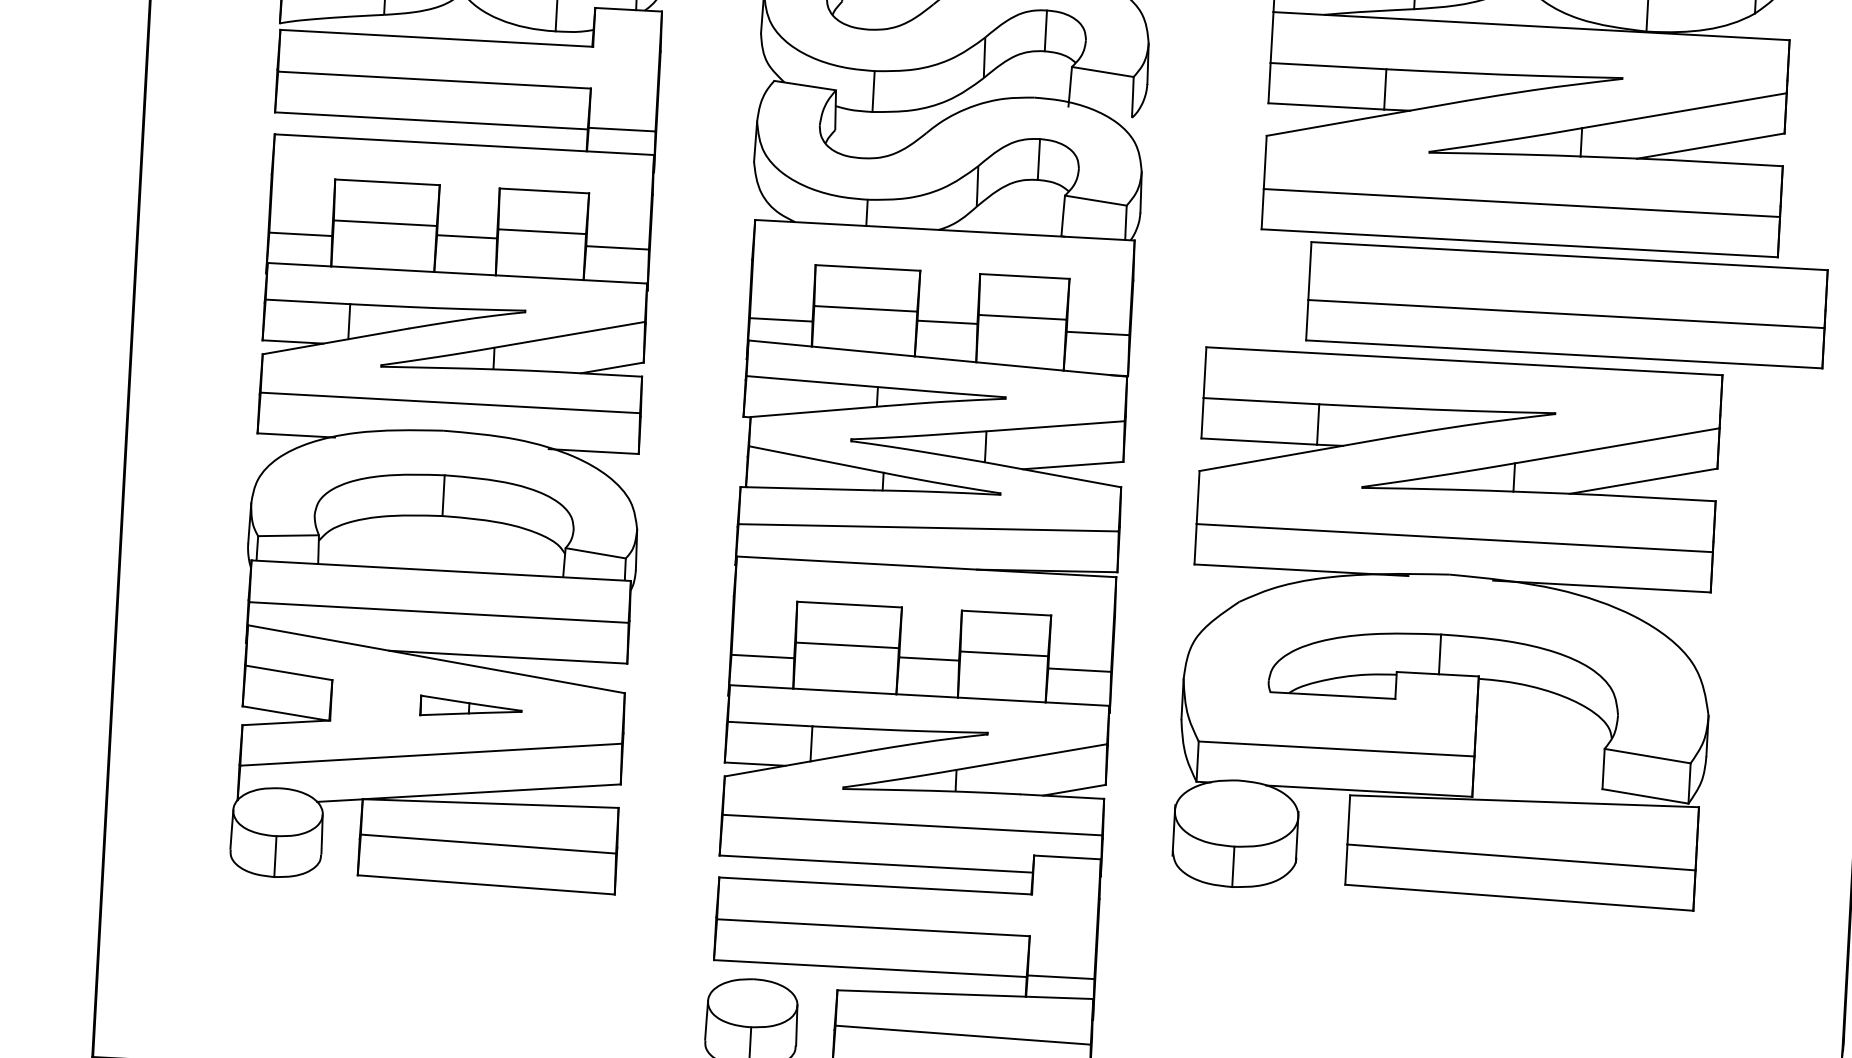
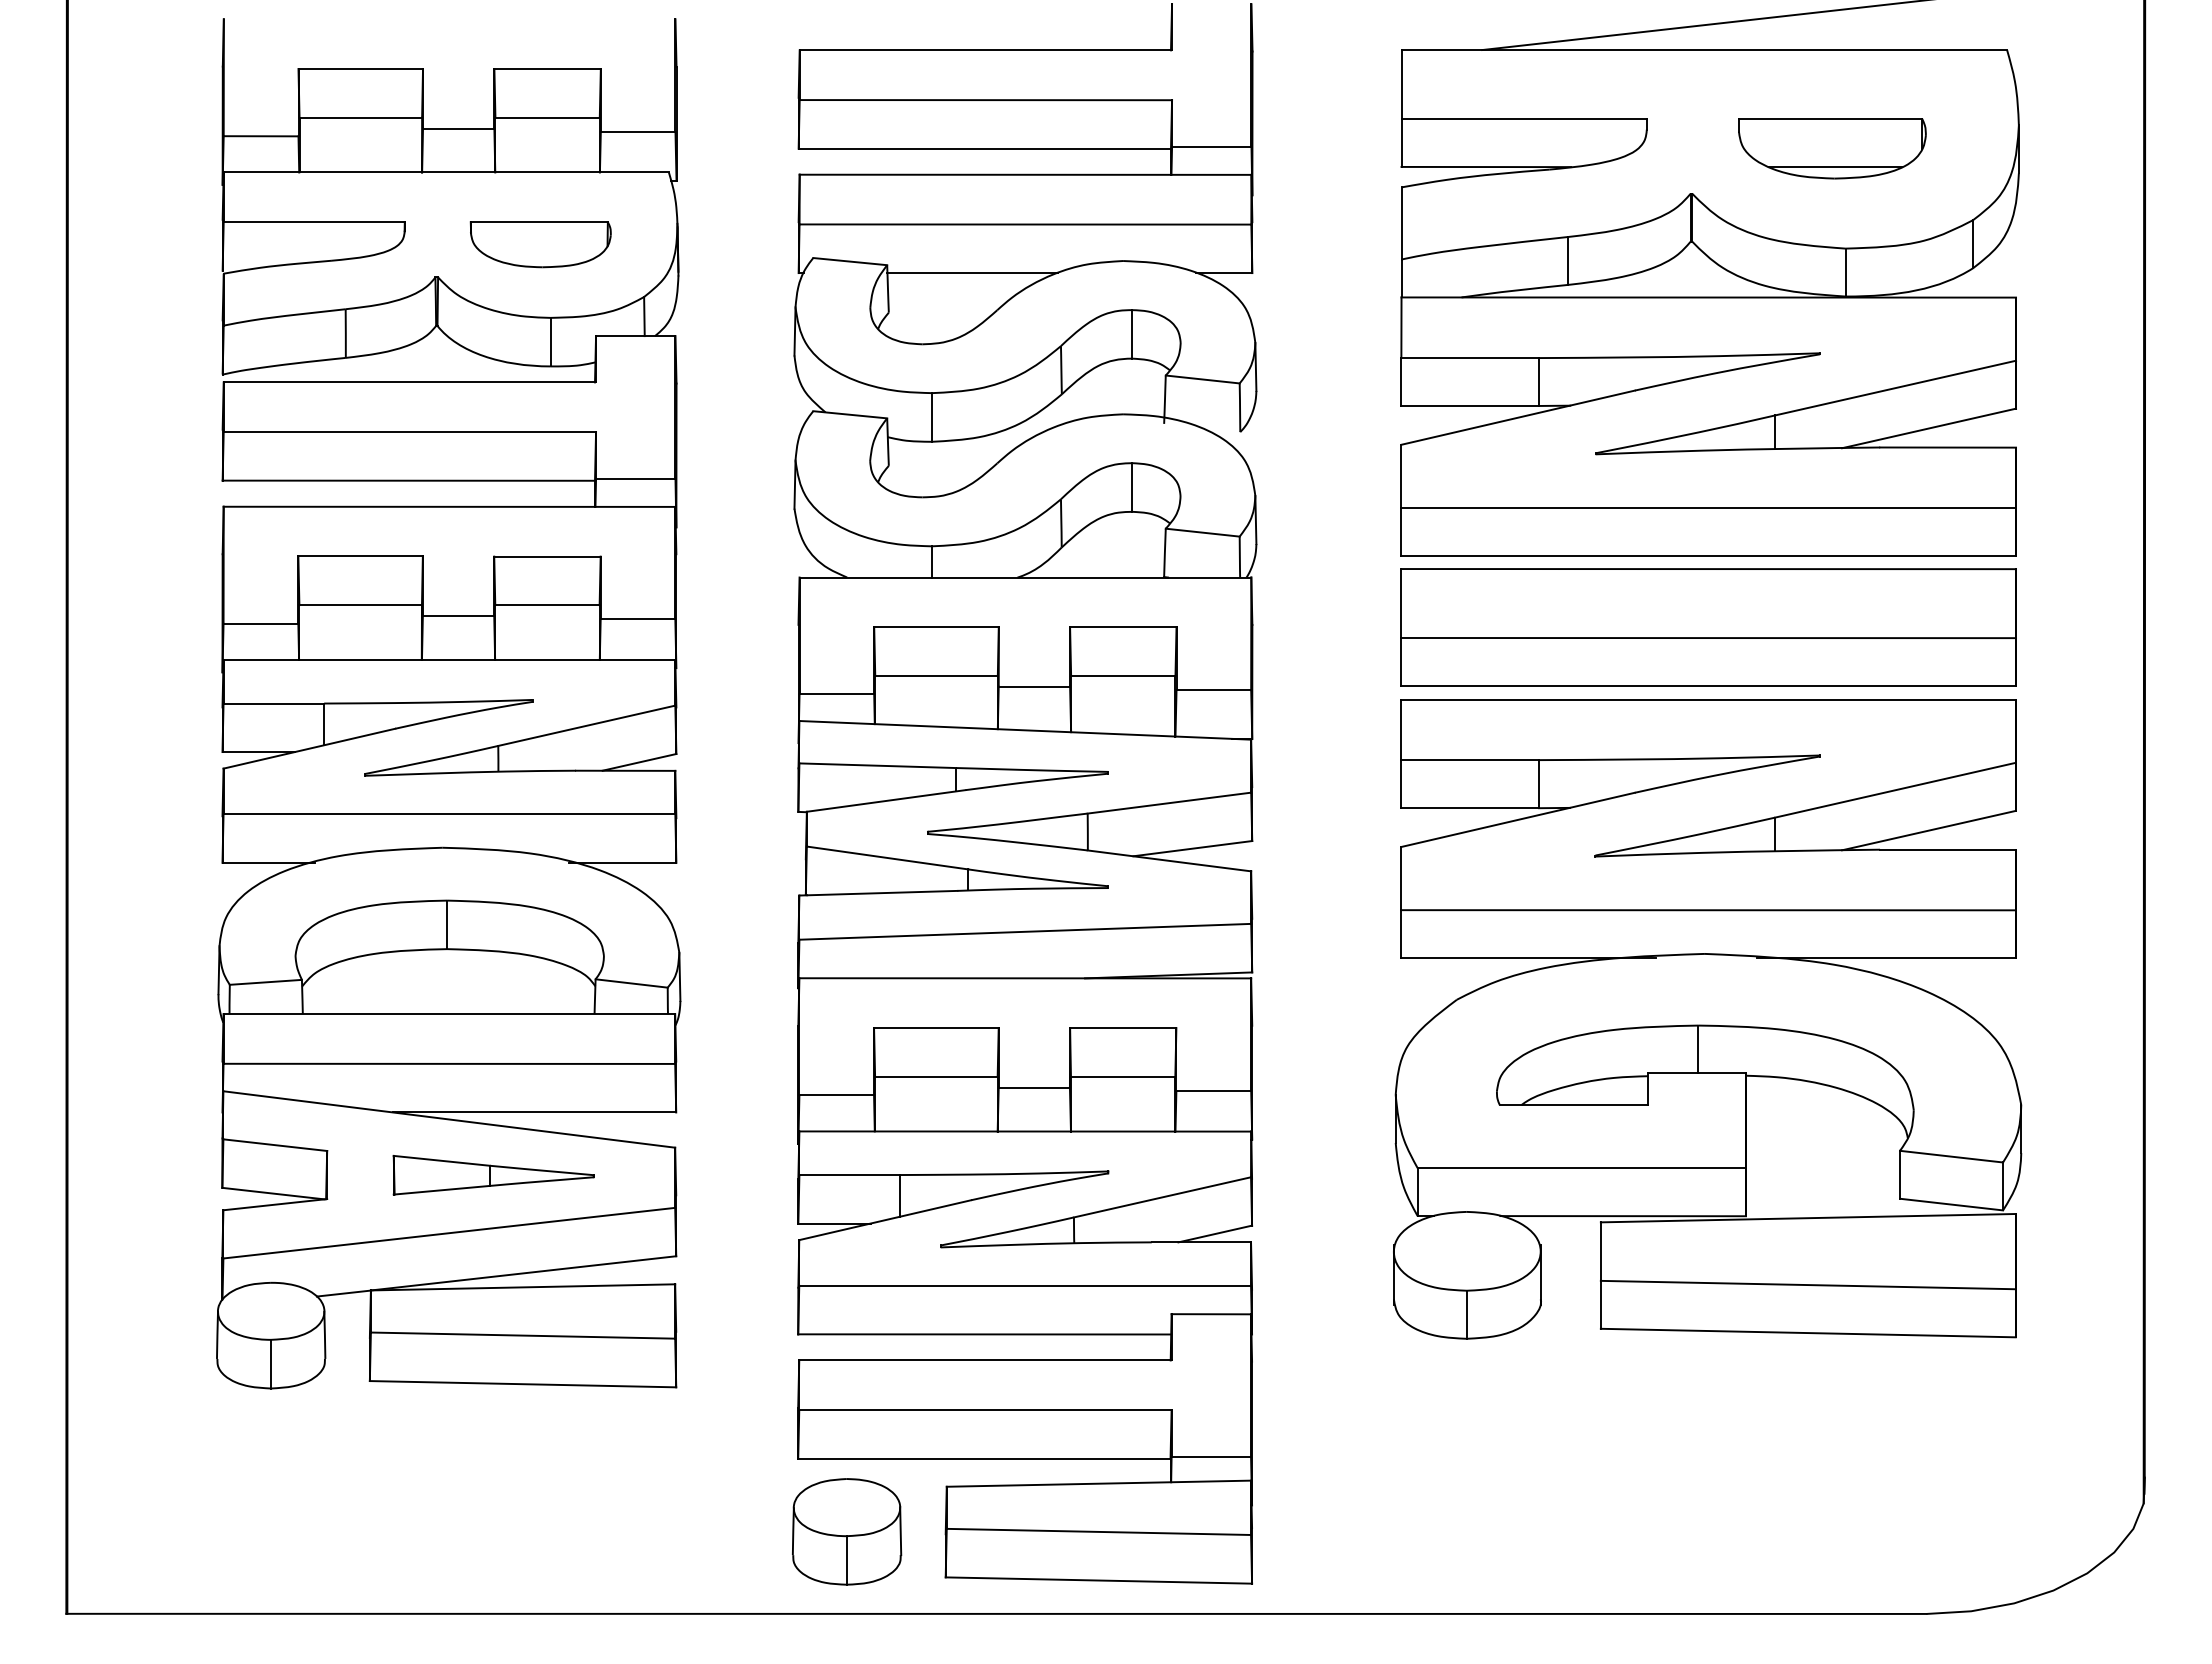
part: (1566, 305) -> (1708, 627), moved
part: (1448, 629) -> (1707, 1019), moved
part: (470, 708) -> (493, 1175), size x1.67

